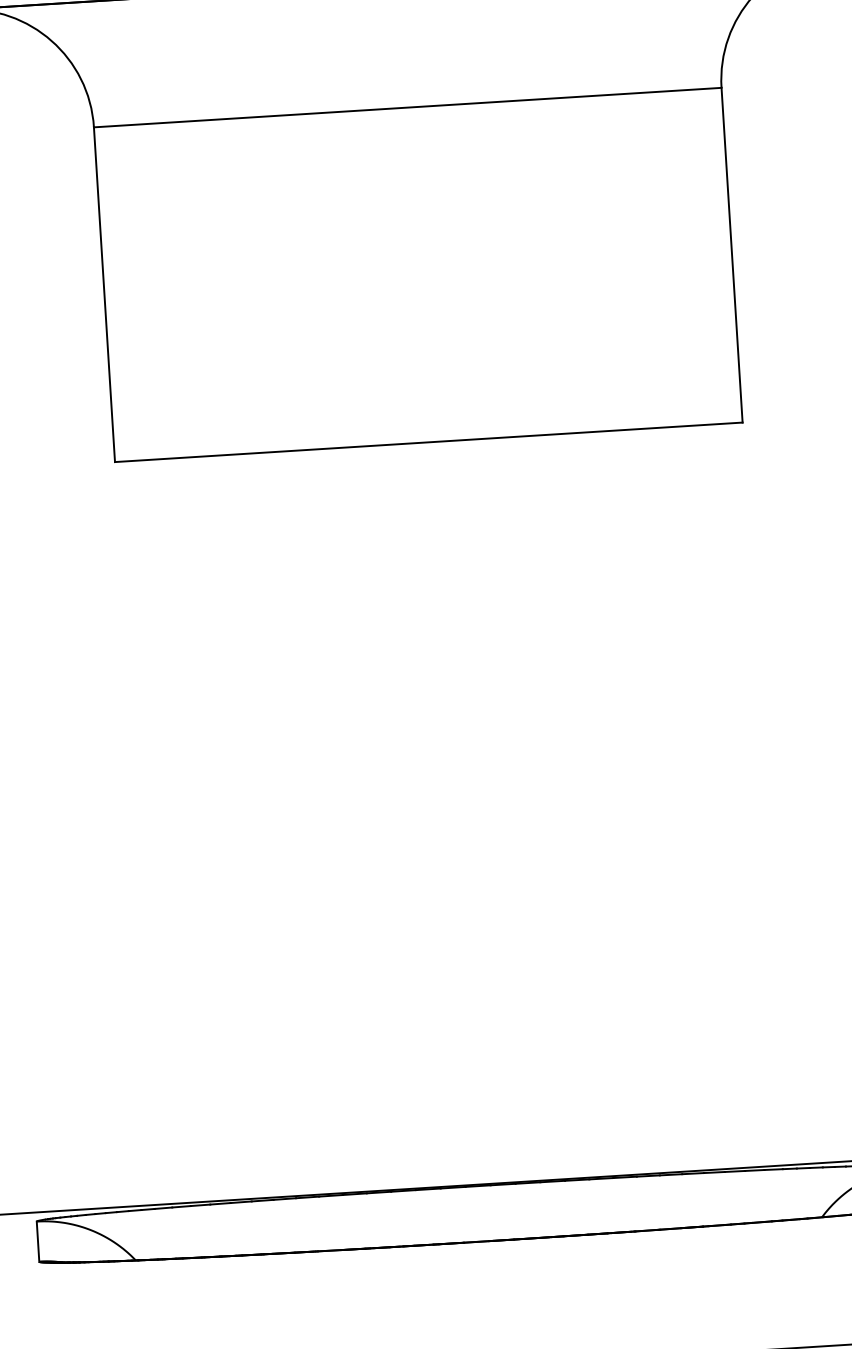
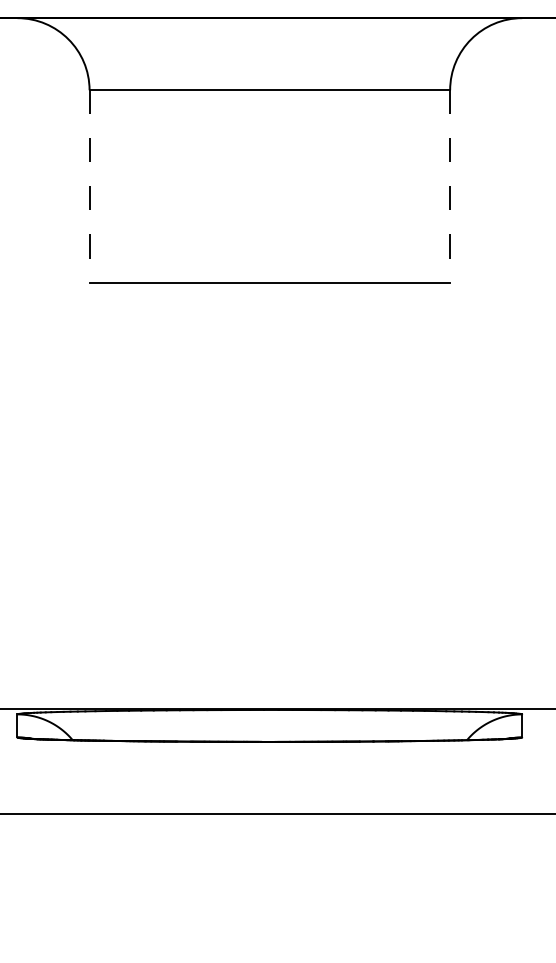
line: (732, 255) -> (450, 186), solid -> dashed
line: (104, 294) -> (89, 186), solid -> dashed

